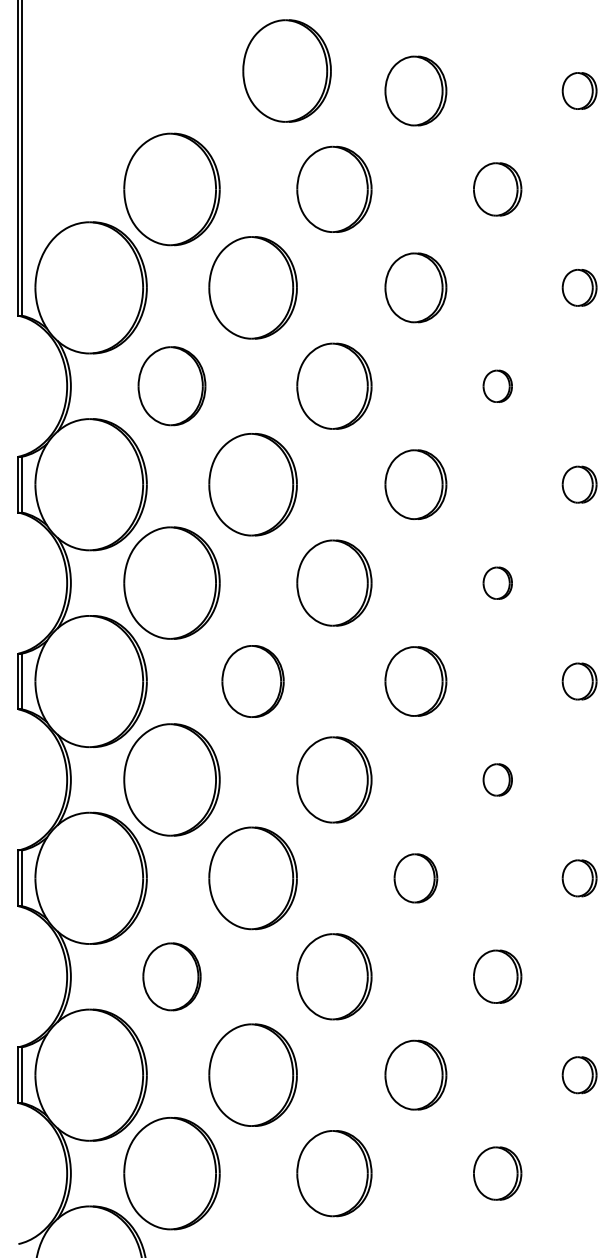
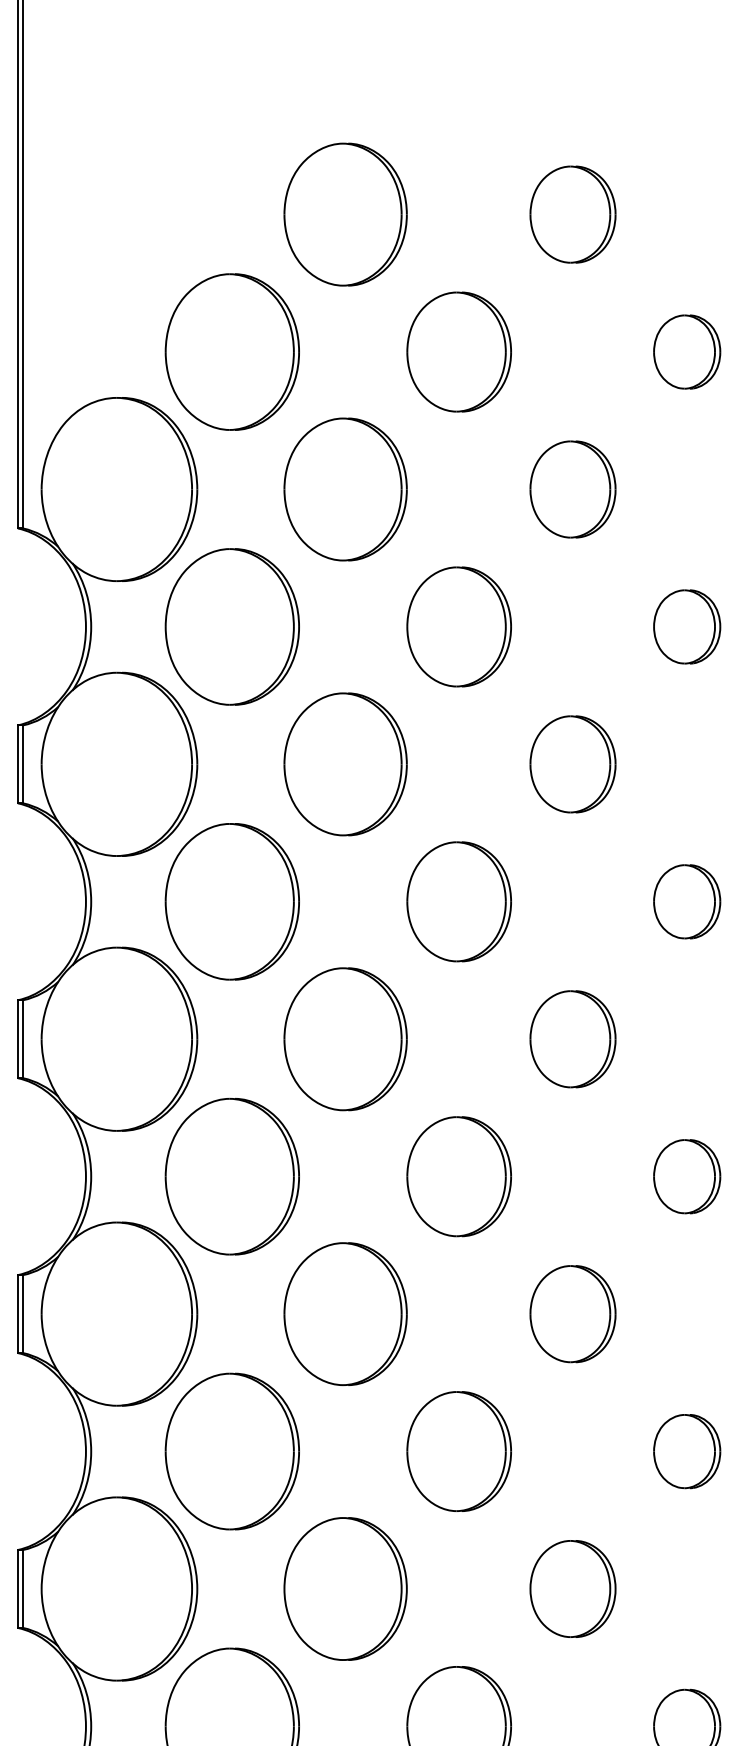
part: (286, 70) -> (344, 213), moved
part: (171, 385) -> (231, 625), size x1.43
part: (497, 386) -> (686, 627), size x1.67
part: (497, 583) -> (686, 902), size x1.67
part: (252, 681) -> (344, 1039), size x1.43
part: (497, 779) -> (686, 1176), size x1.67
part: (415, 878) -> (572, 1314), size x1.43
part: (171, 976) -> (231, 1451), size x1.67

